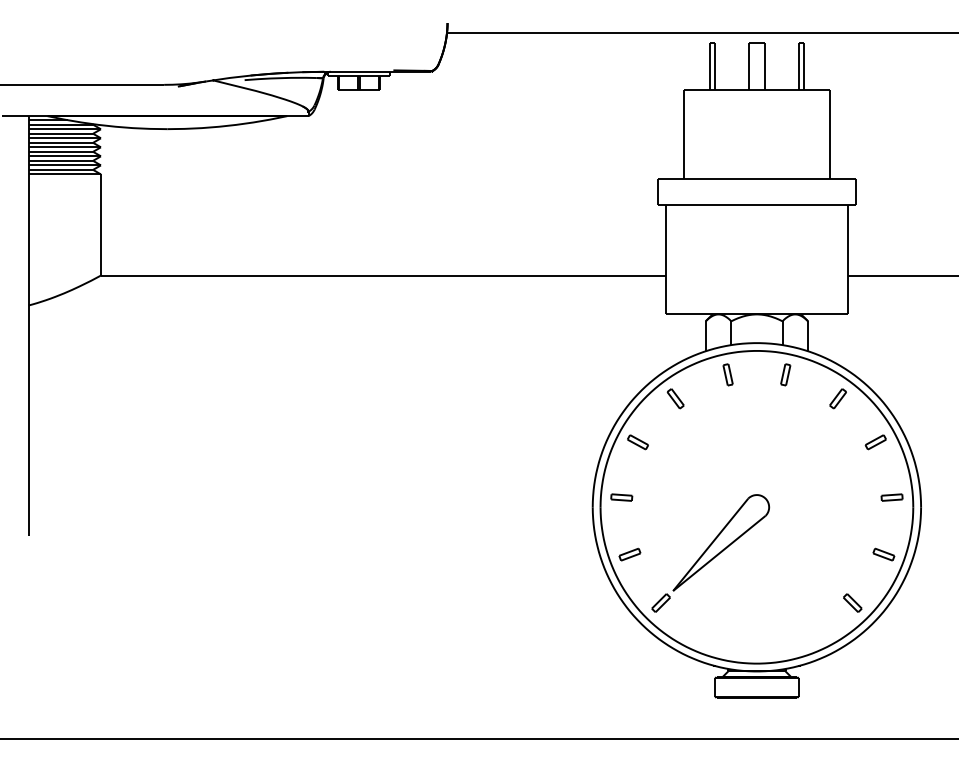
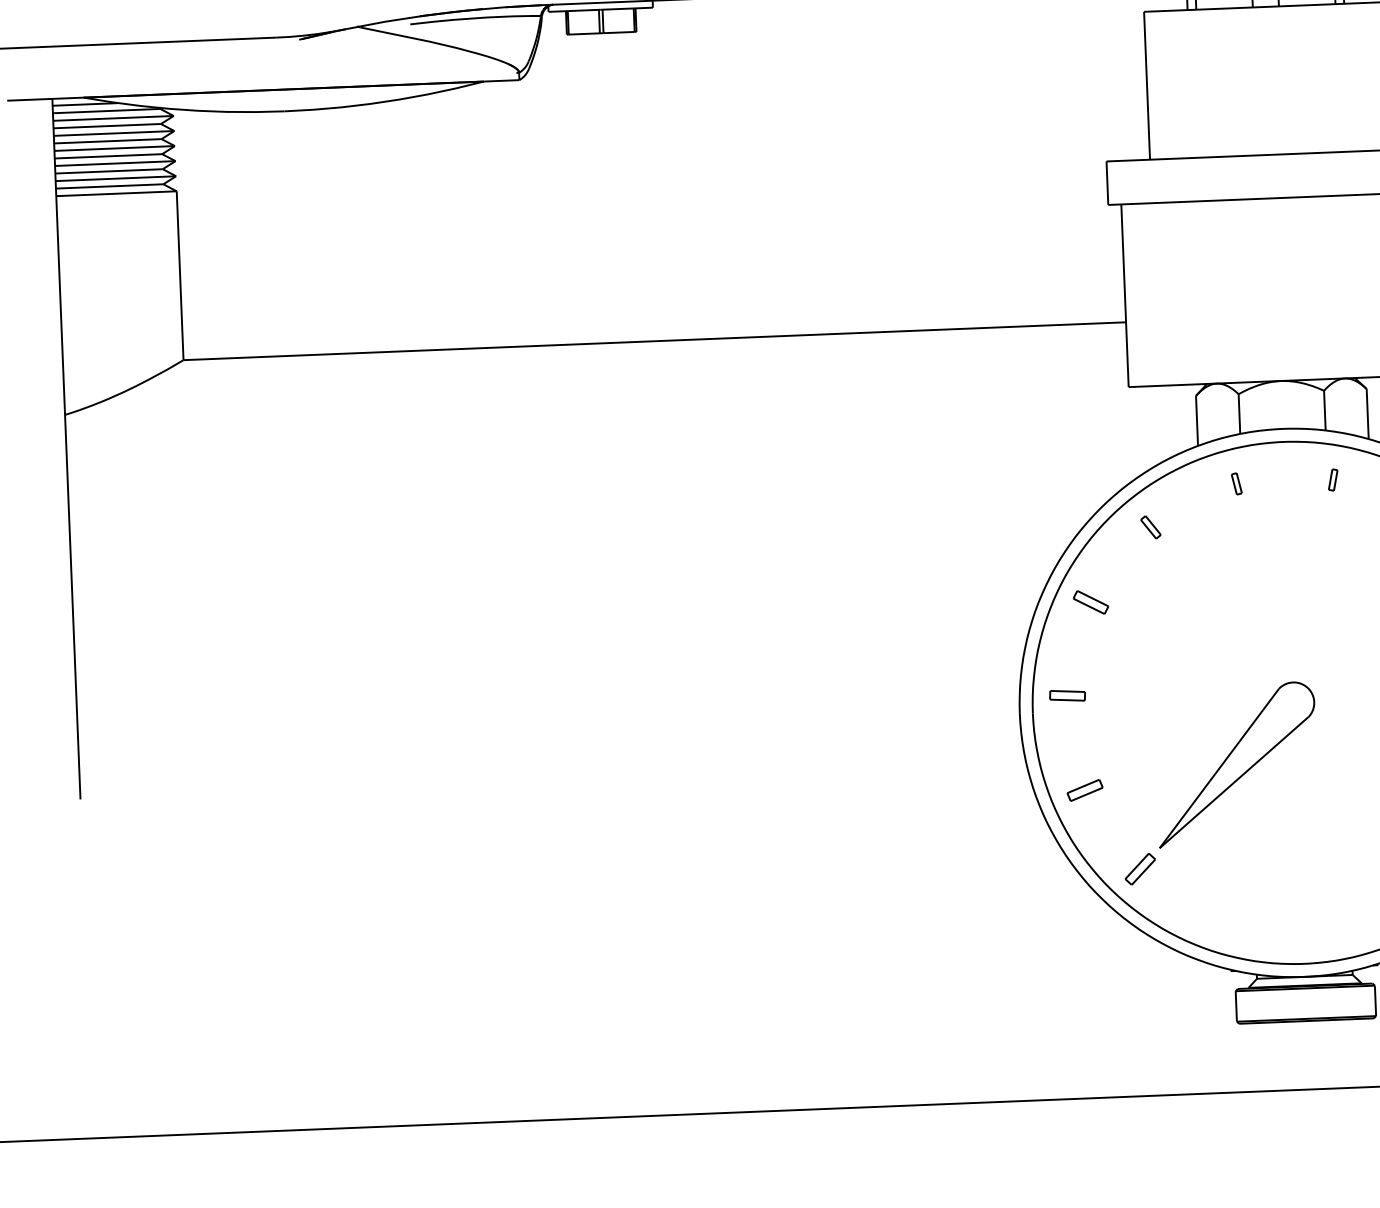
part: (727, 374) -> (1235, 483), size x0.6
part: (785, 374) -> (1332, 479), size x0.6
part: (675, 398) -> (1150, 526), size x0.7

